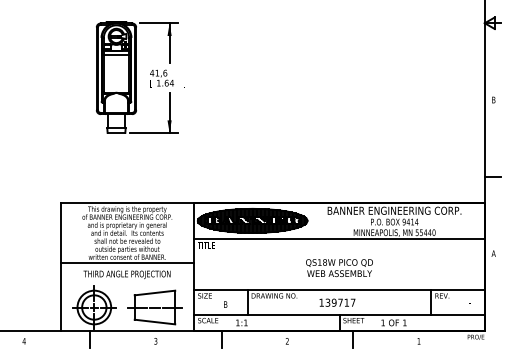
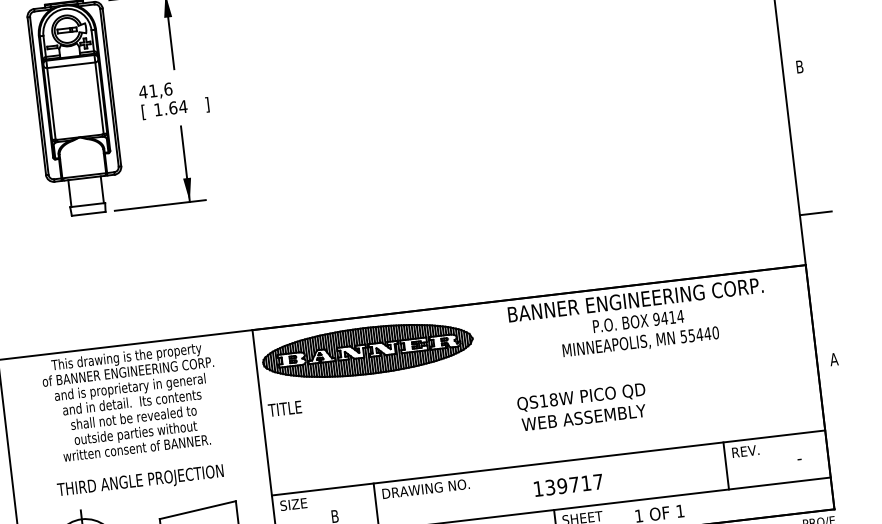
line: (339, 239) -> (537, 366), removed
line: (127, 263) -> (138, 460), removed
text: (339, 267) -> (582, 406), moved
text: (337, 302) -> (568, 484), moved

